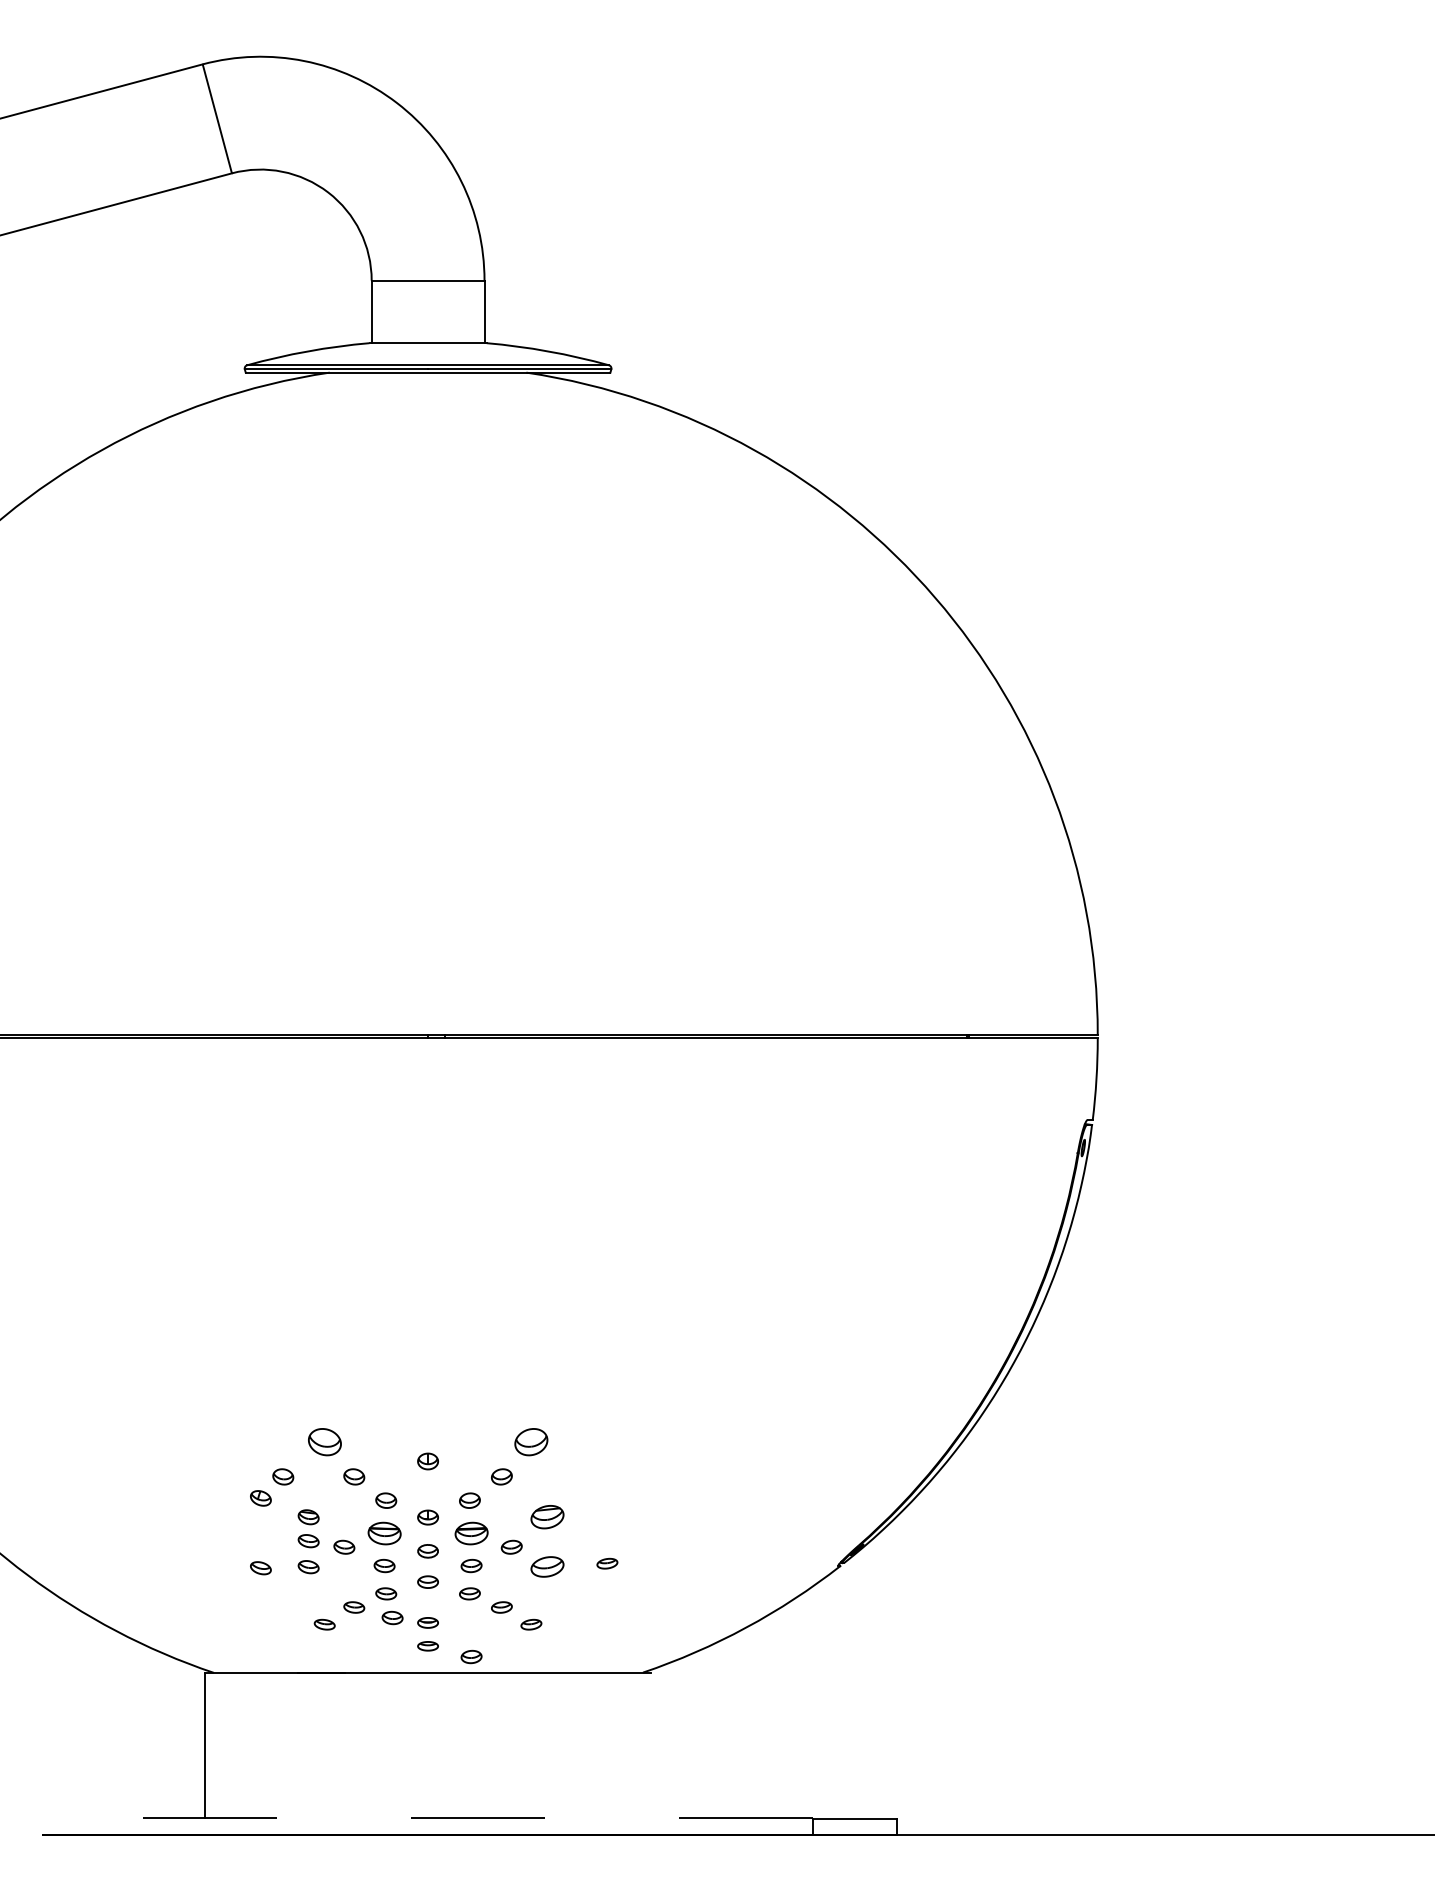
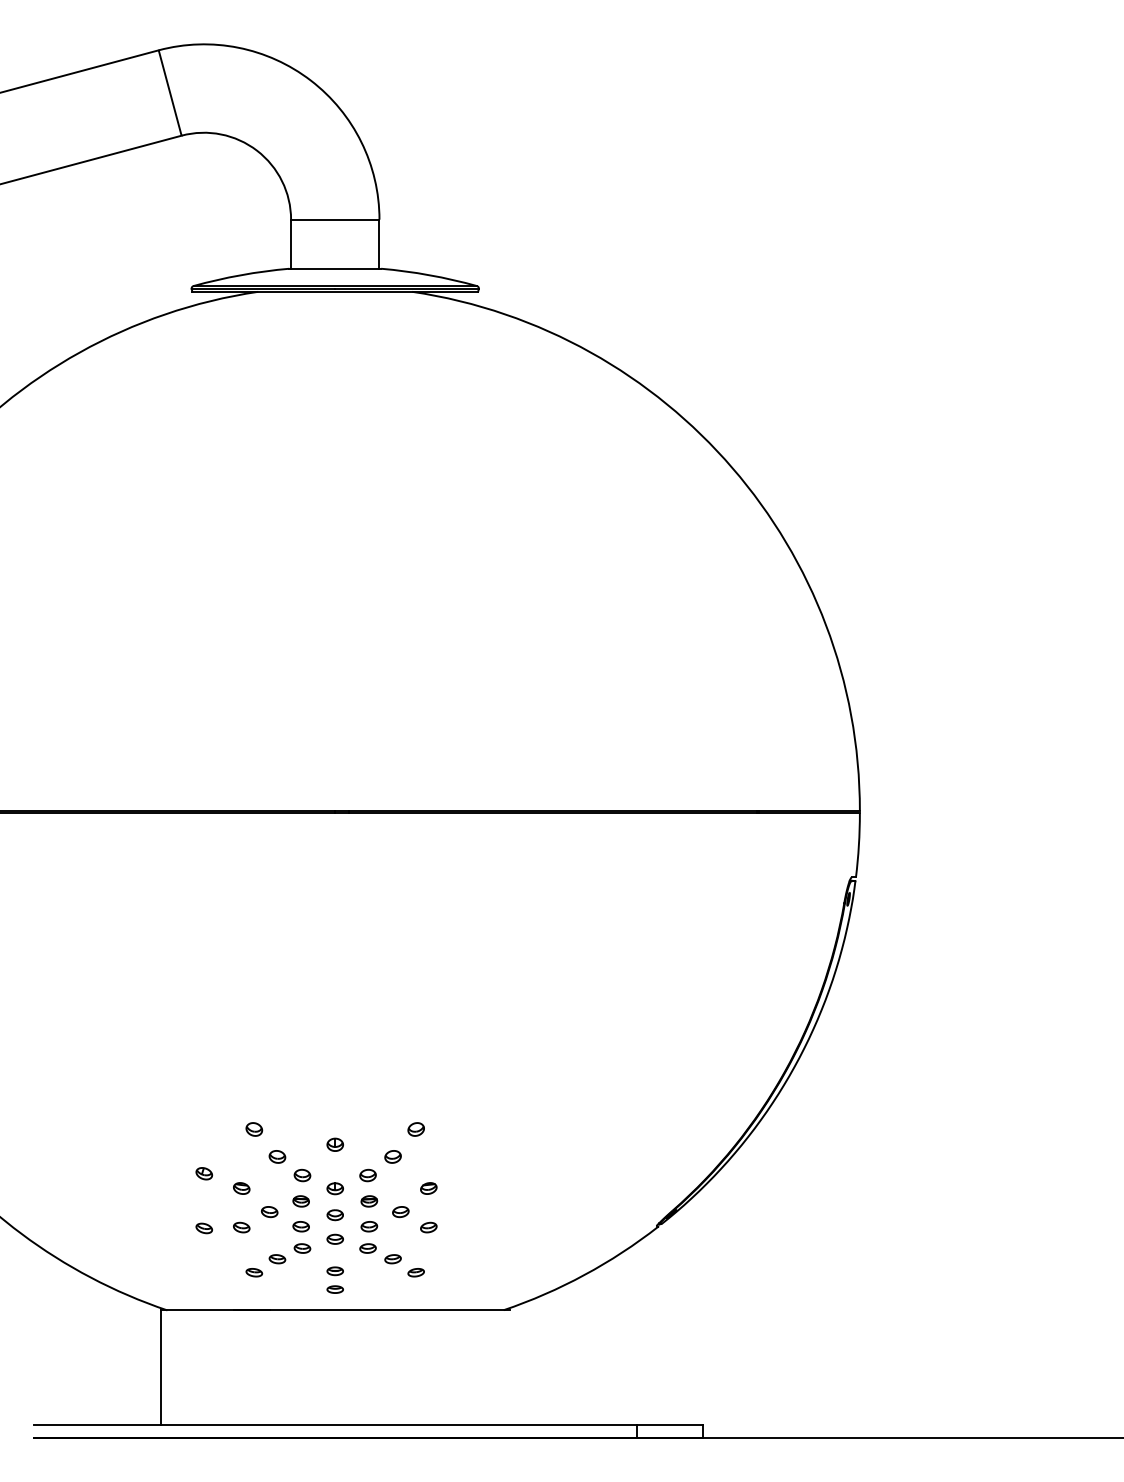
part: (324, 1441) -> (254, 1129), size x0.62
part: (531, 1441) -> (416, 1129), size x0.62
part: (283, 1476) -> (222, 1156), removed
part: (547, 1517) -> (428, 1188), size x0.62
part: (384, 1533) -> (301, 1201), size x0.62
part: (471, 1533) -> (369, 1201), size x0.62
part: (308, 1541) -> (241, 1207), removed
part: (607, 1563) -> (475, 1224), removed
part: (547, 1567) -> (428, 1227), size x0.62
part: (392, 1617) -> (307, 1267), removed
part: (471, 1656) -> (369, 1297), removed
line: (427, 1818) -> (334, 1424), dashed -> solid

